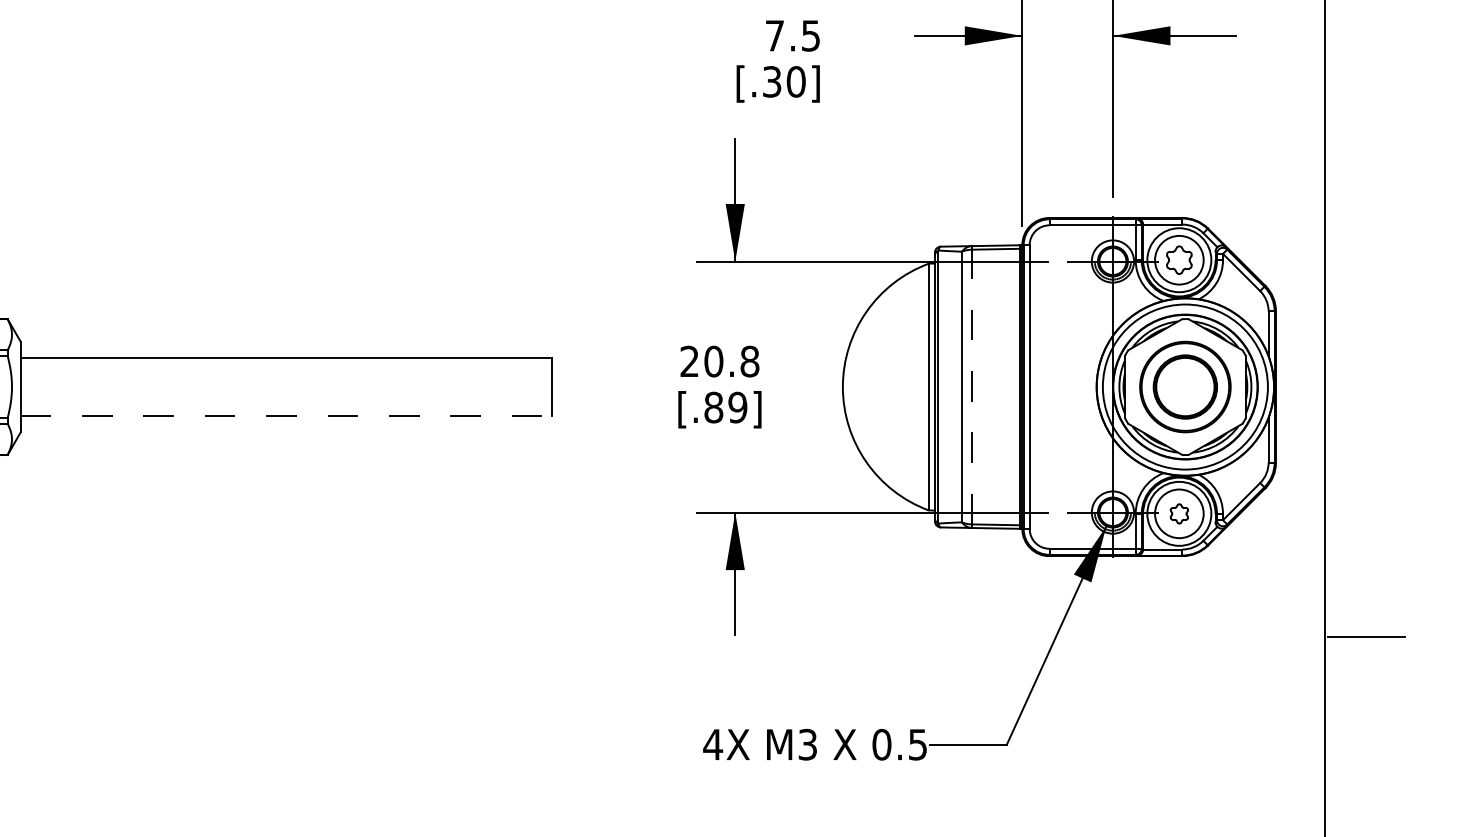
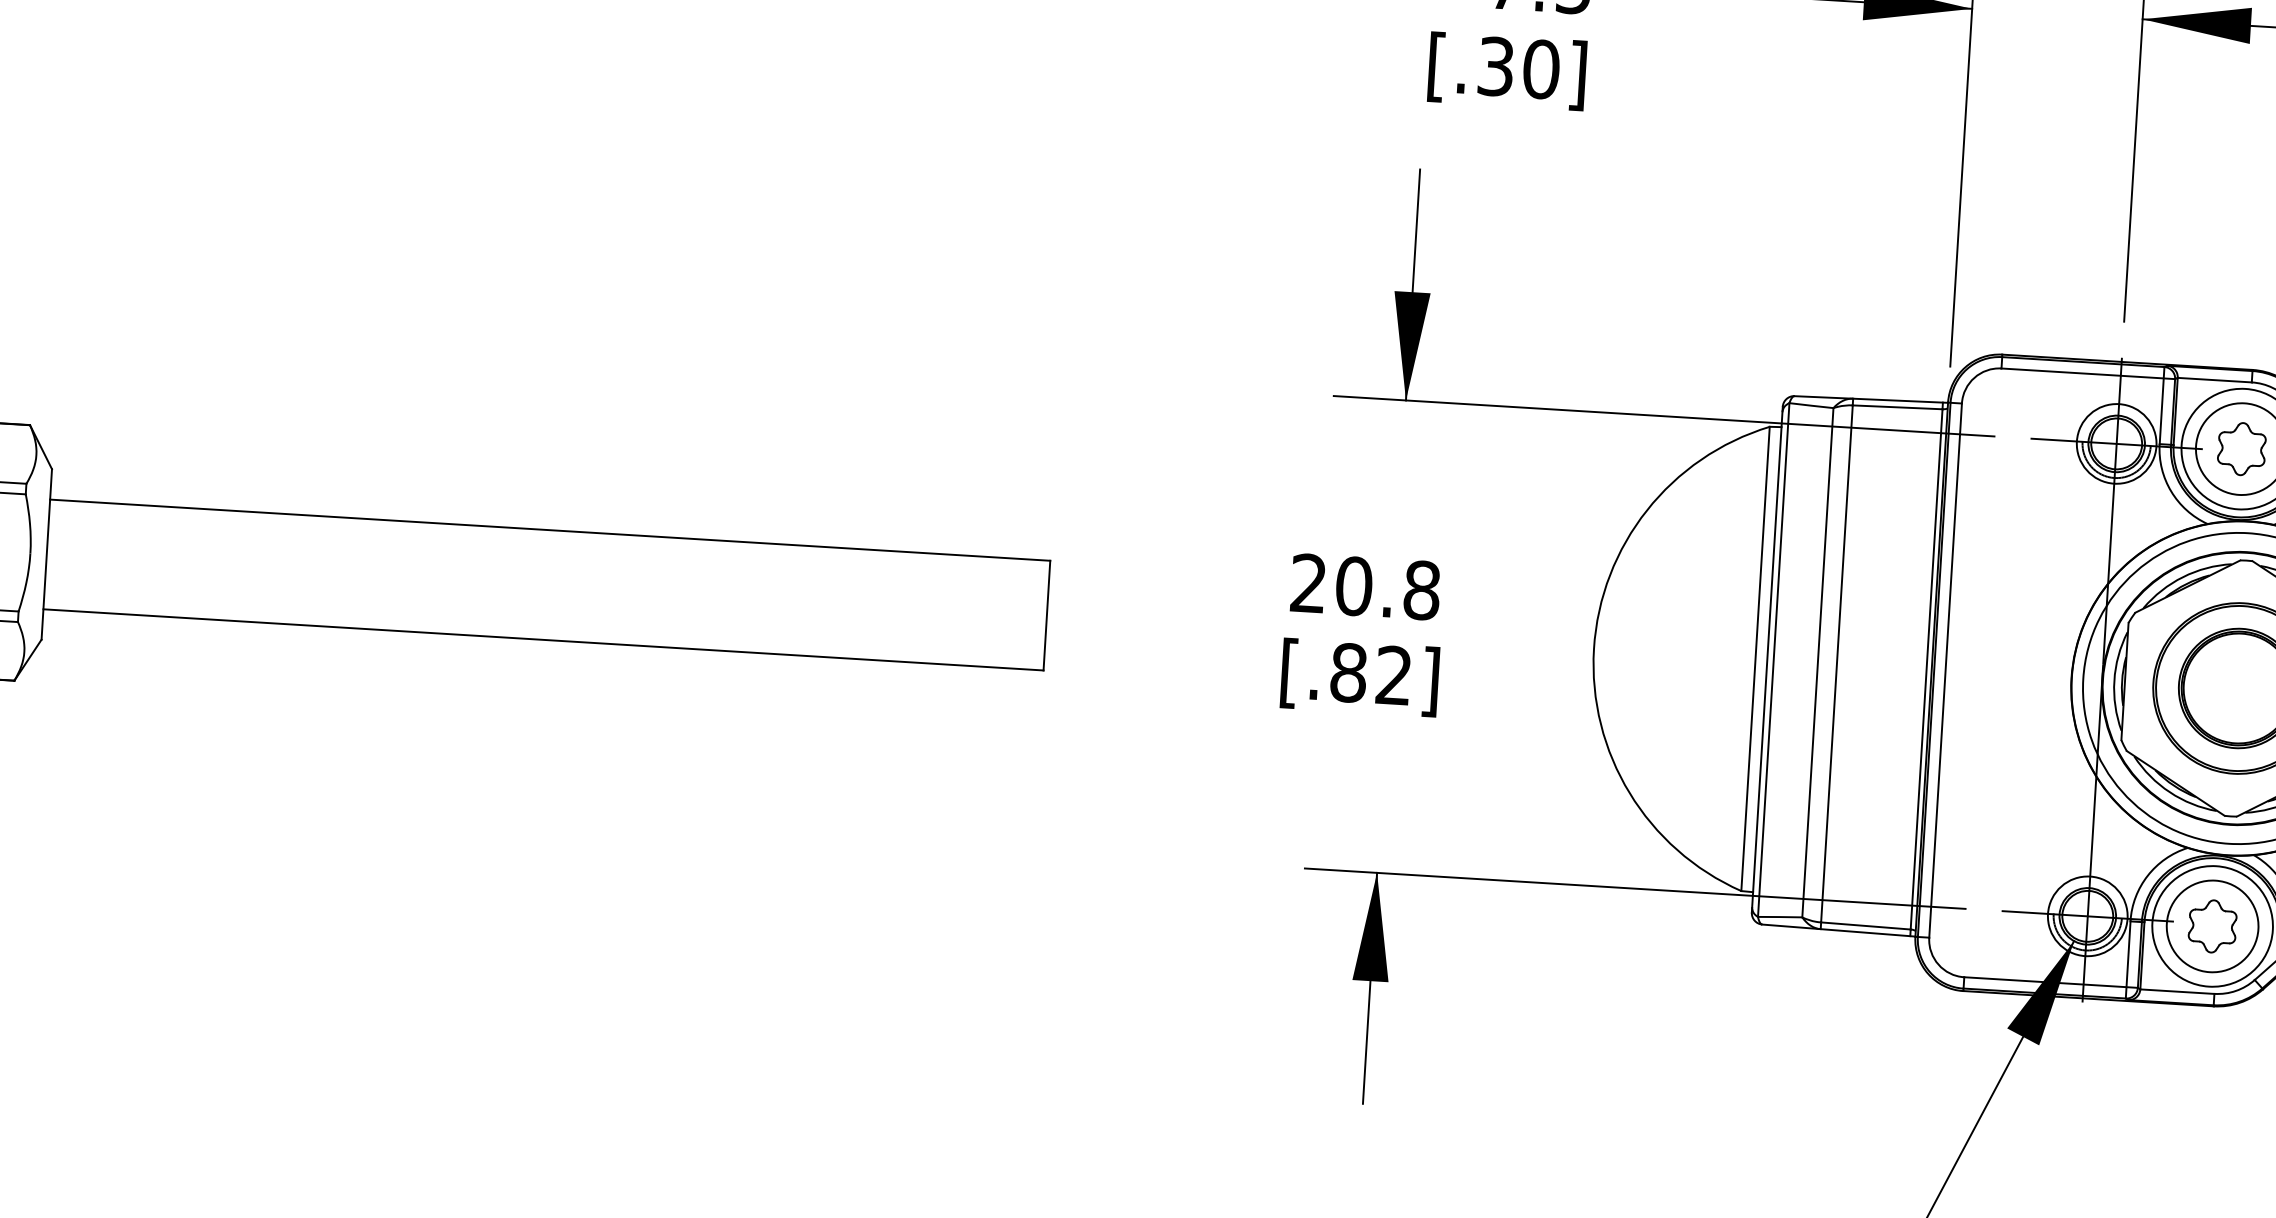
line: (971, 386) -> (1836, 662), dashed -> solid
text: (737, 407) -> (1393, 675), [.89] -> [.82]
line: (286, 416) -> (543, 640), dashed -> solid
part: (1179, 513) -> (2212, 925), size x1.43

